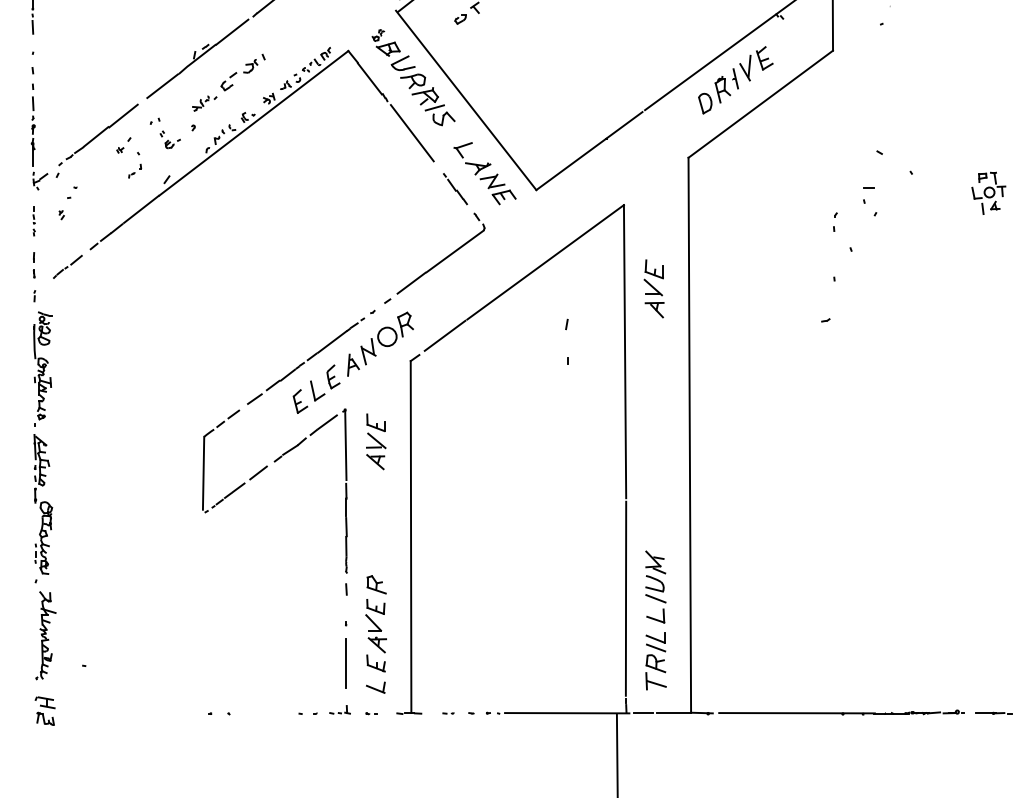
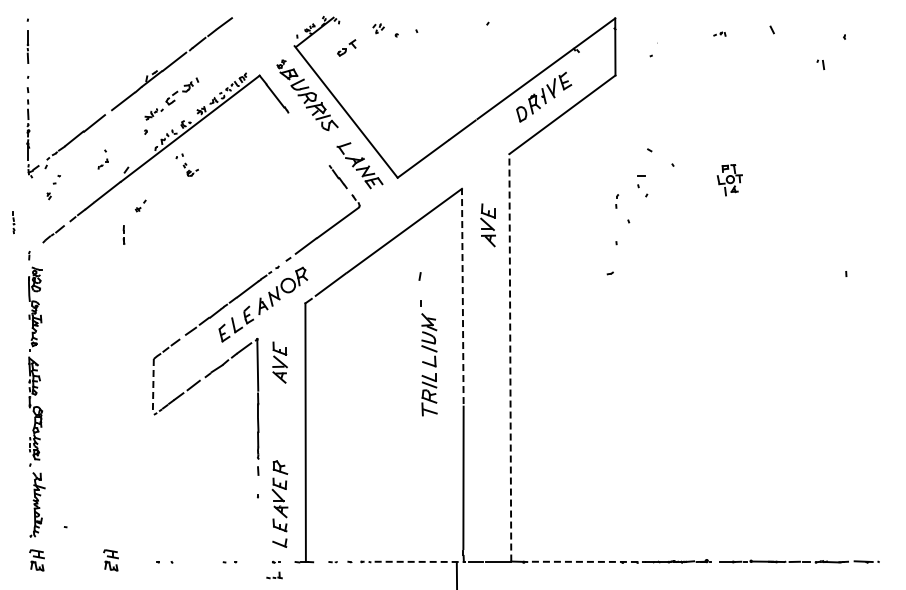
part: (164, 132) -> (186, 164), moved
line: (412, 132) -> (306, 135), removed
part: (123, 144) -> (140, 205), moved
part: (33, 221) -> (13, 222), moved
part: (33, 264) -> (123, 234), moved
part: (653, 289) -> (487, 225), moved
line: (624, 351) -> (462, 296), solid -> dashed
line: (690, 434) -> (510, 357), solid -> dashed
line: (203, 472) -> (153, 385), solid -> dashed
part: (655, 620) -> (429, 364), moved
line: (346, 663) -> (258, 525), removed
part: (339, 709) -> (274, 575), moved
part: (145, 711) -> (110, 560), added
line: (567, 712) -> (420, 561), solid -> dashed
line: (797, 712) -> (589, 561), solid -> dashed

